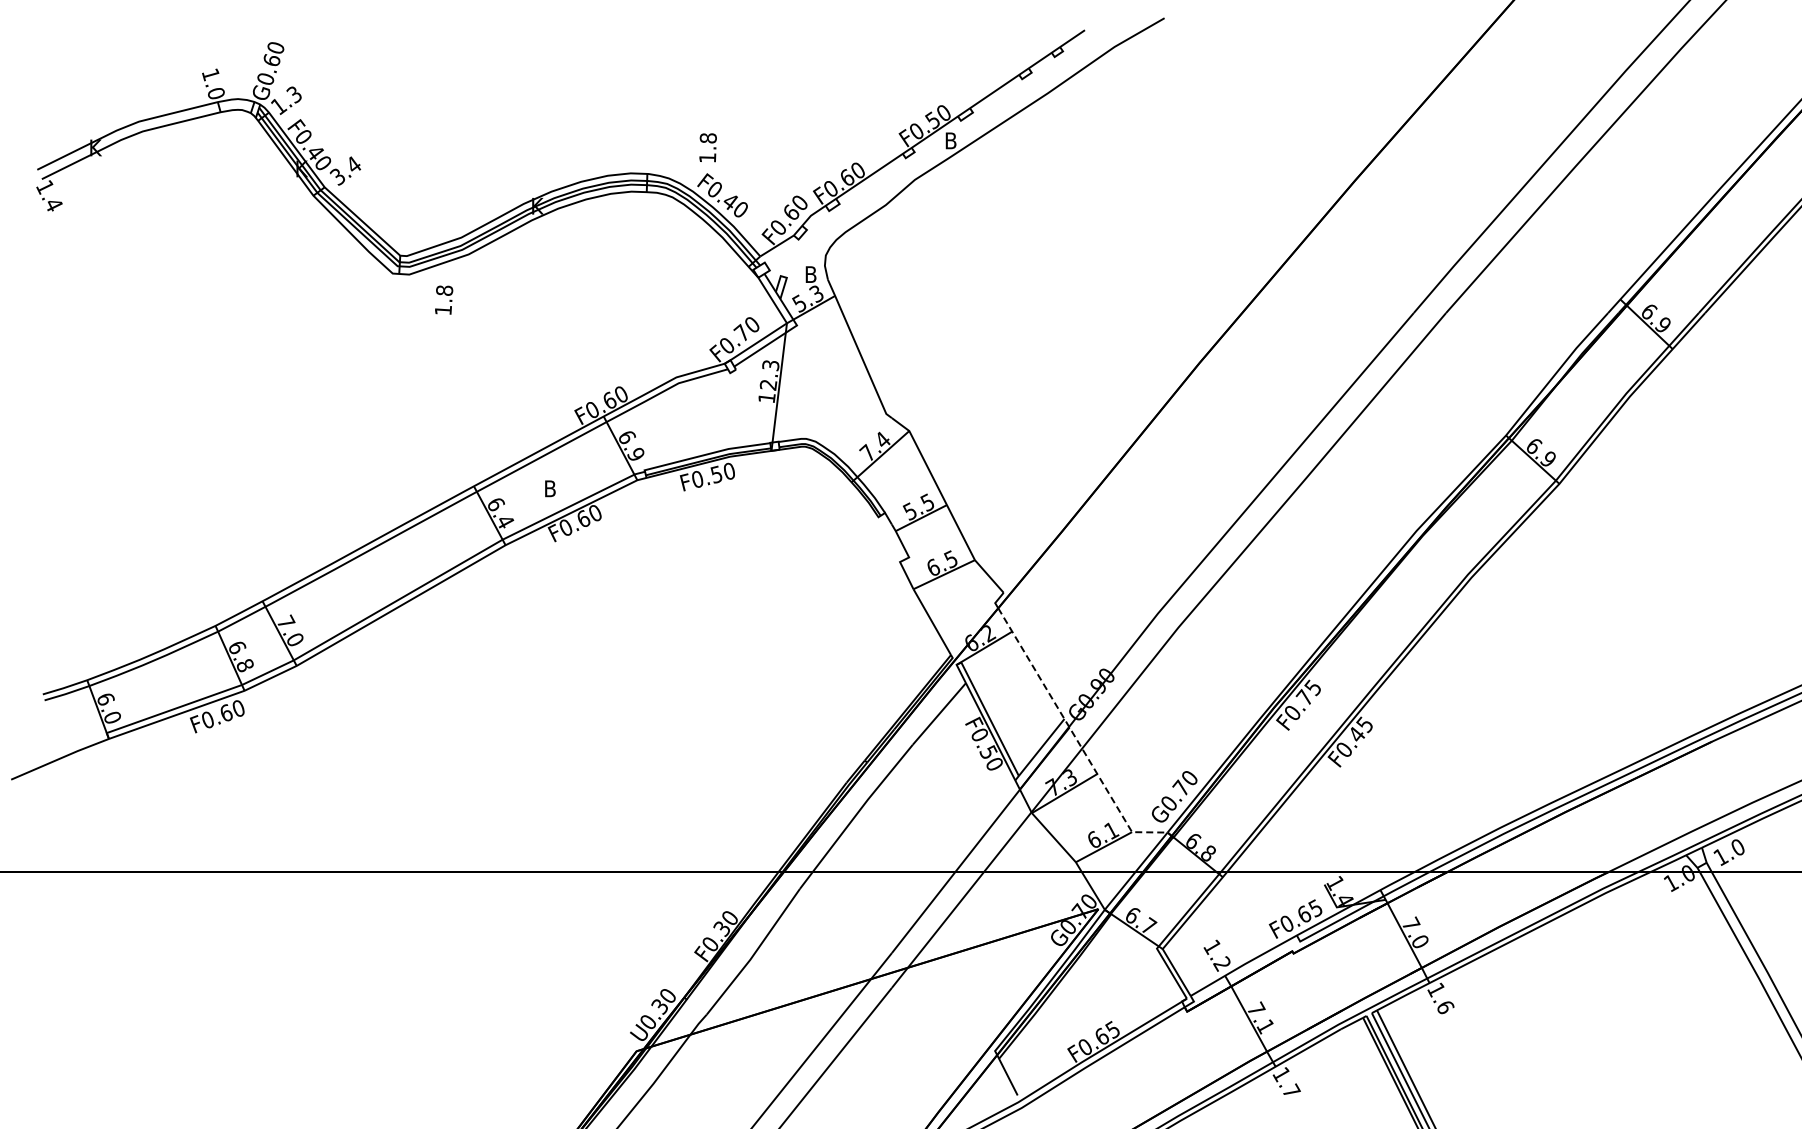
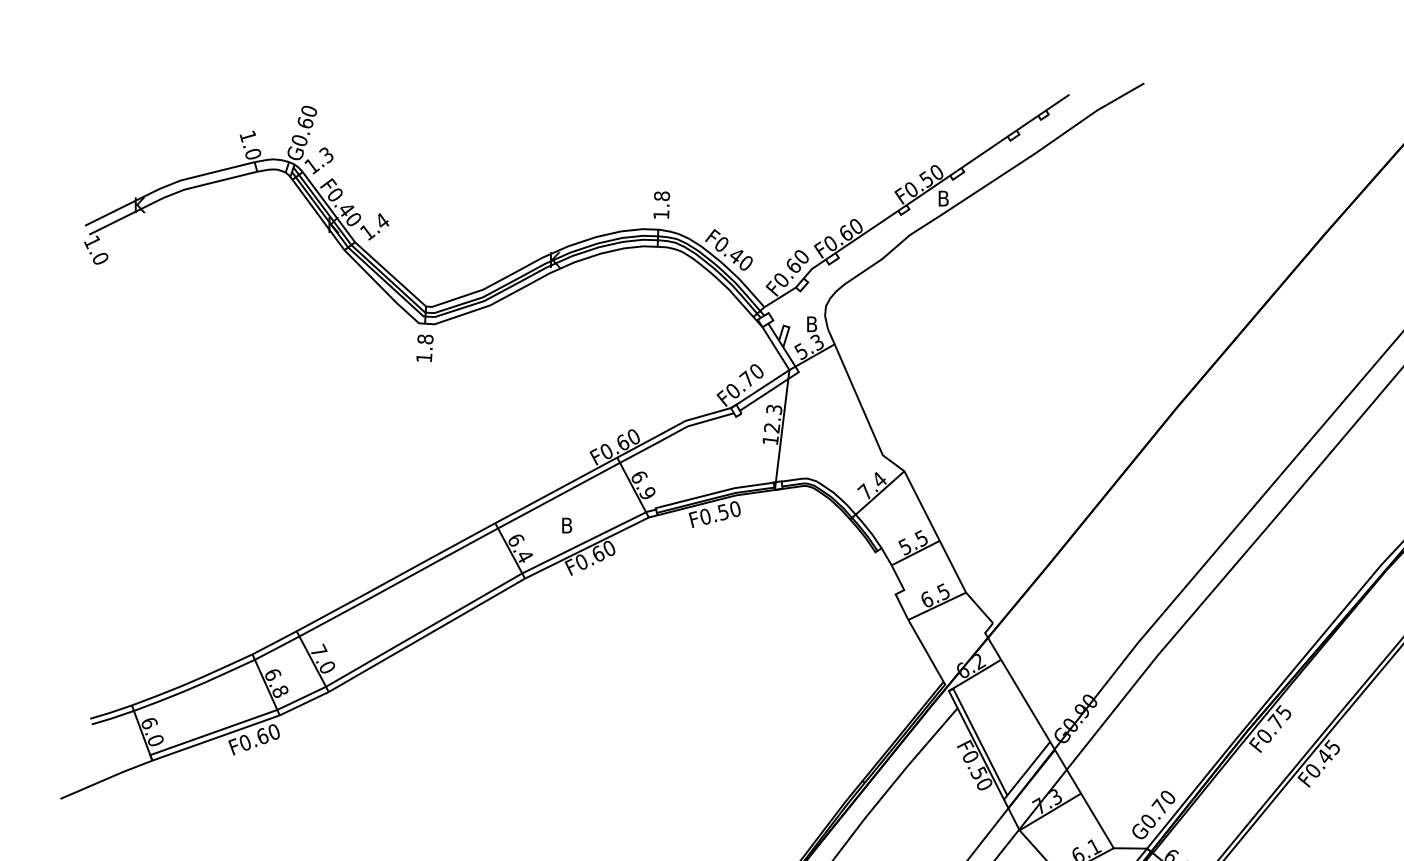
text: (707, 147) -> (661, 204), moved
text: (337, 176) -> (367, 232), 3.4 -> 1.4
text: (53, 204) -> (100, 258), 1.4 -> 1.0
text: (444, 299) -> (425, 347), moved
line: (1074, 736) -> (1059, 758), dashed -> solid

